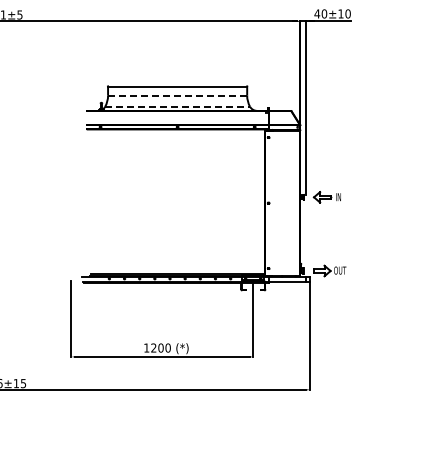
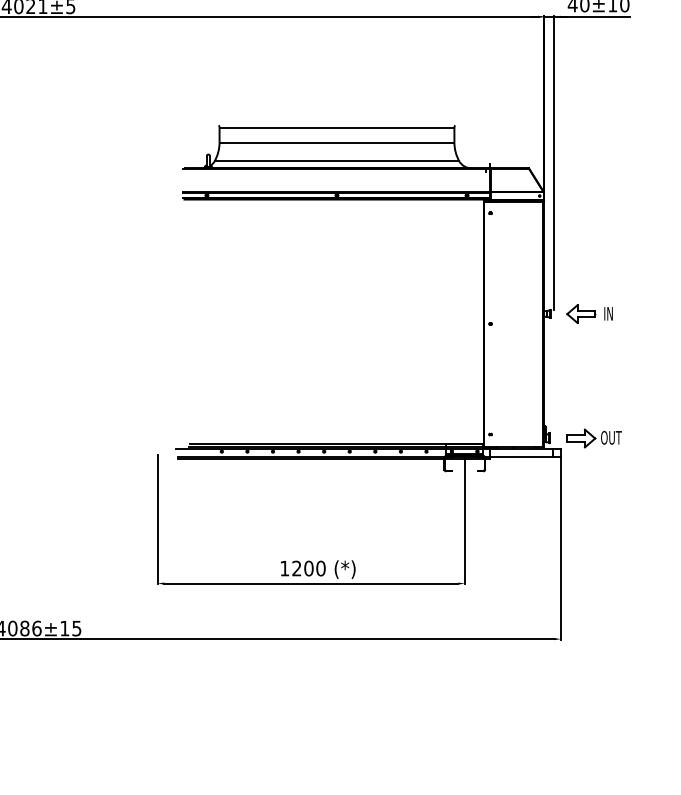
line: (177, 95) -> (336, 142), dashed -> solid
line: (178, 106) -> (338, 160), dashed -> solid

